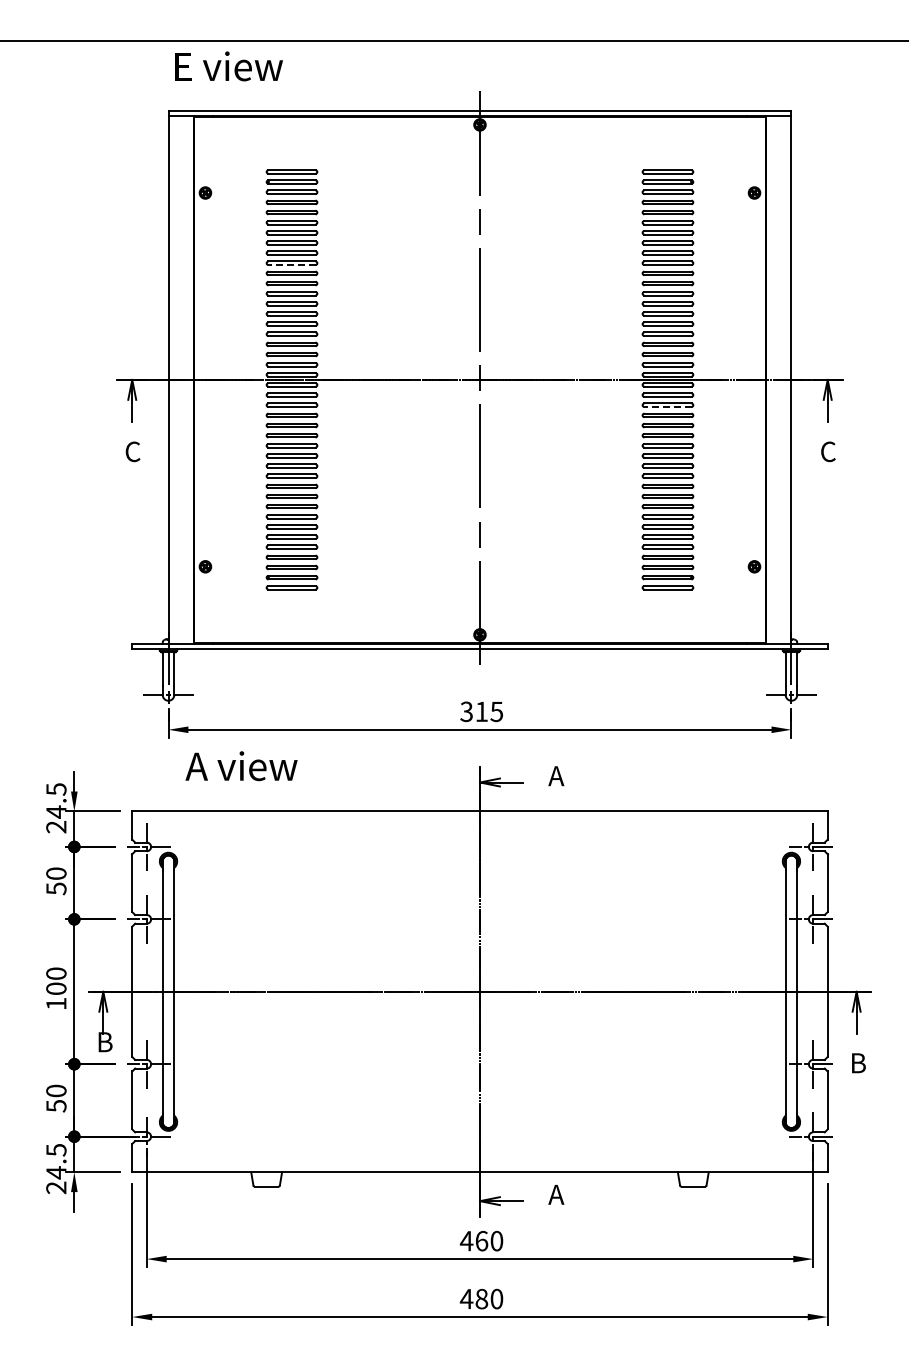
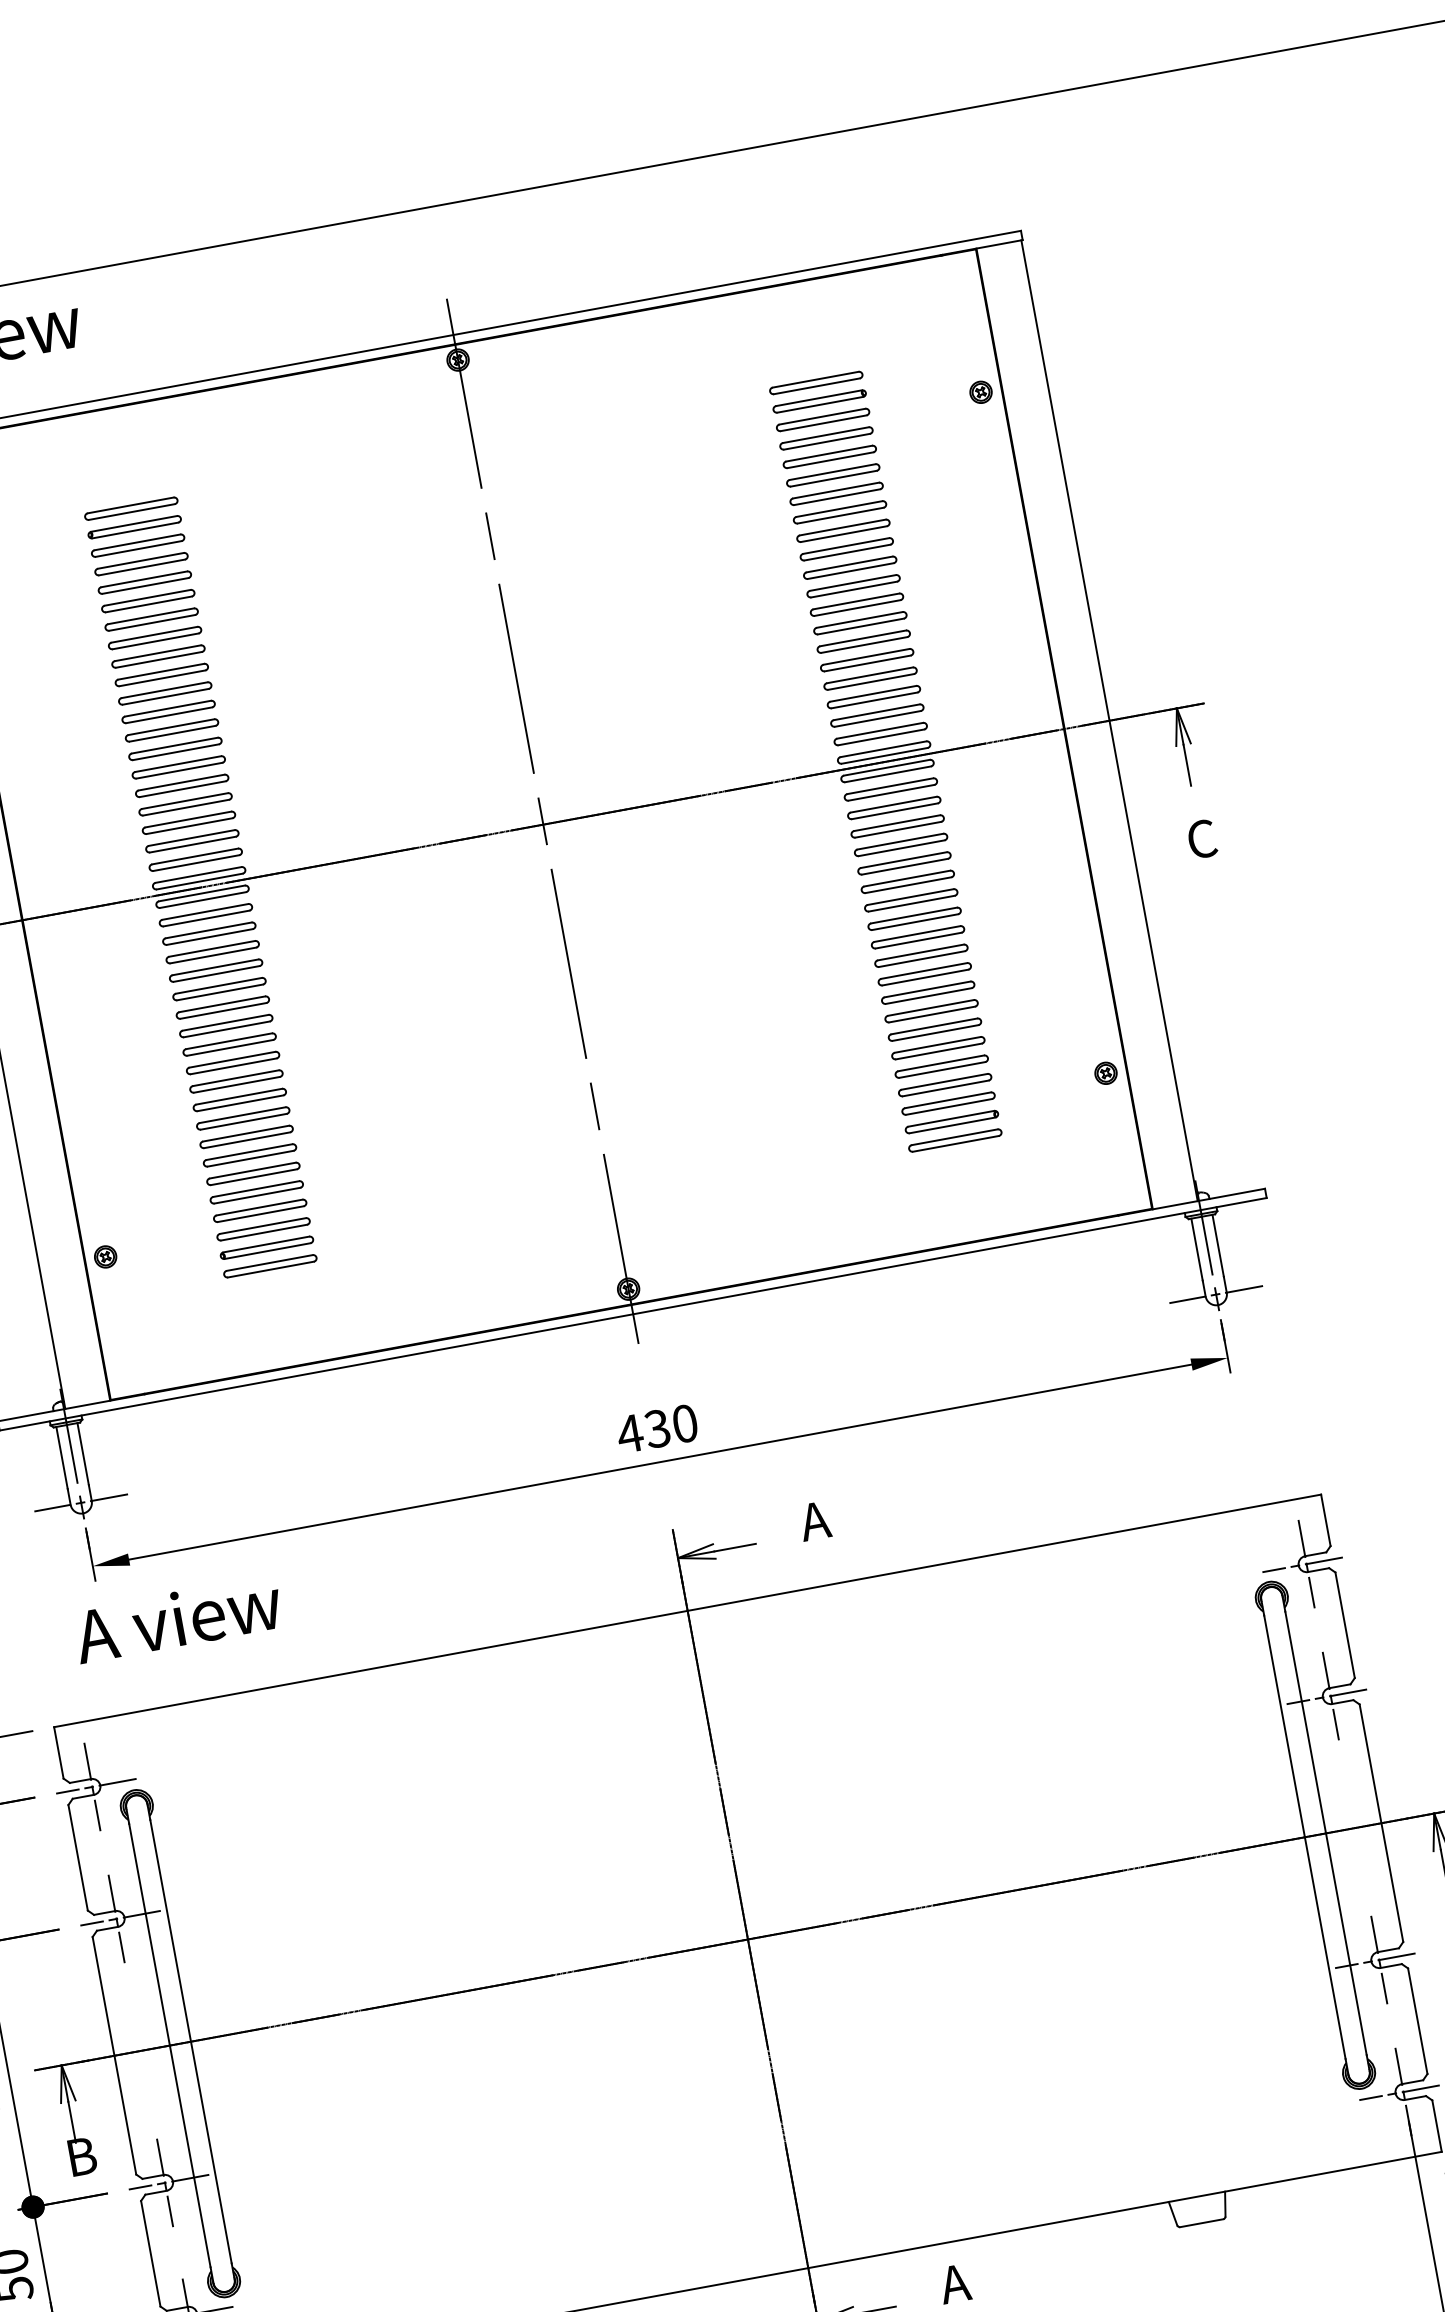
line: (292, 265) -> (163, 678), dashed -> solid
line: (667, 407) -> (894, 812), dashed -> solid
text: (481, 711) -> (656, 1428), 315 -> 430
text: (241, 766) -> (177, 1619), moved

